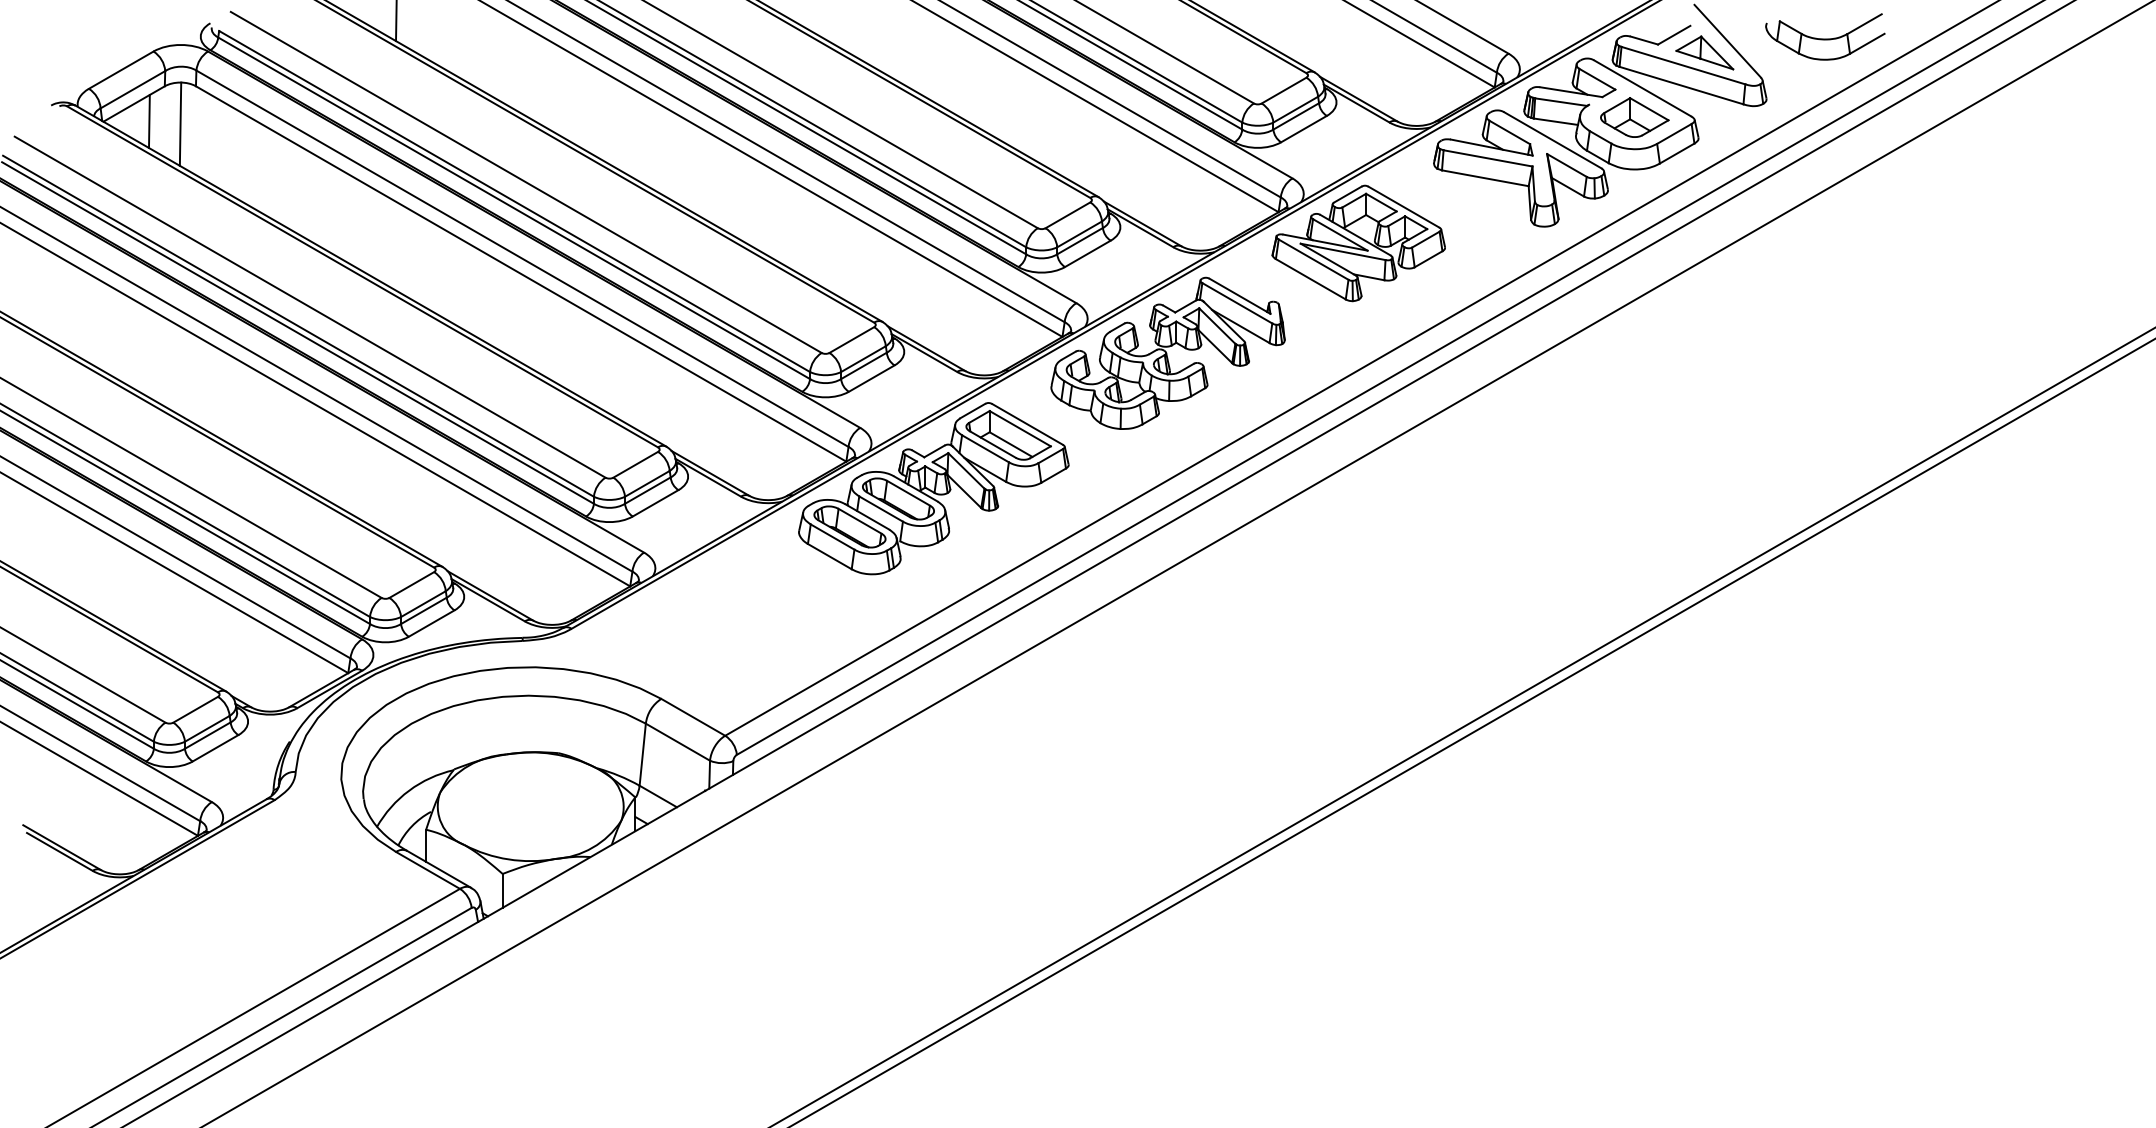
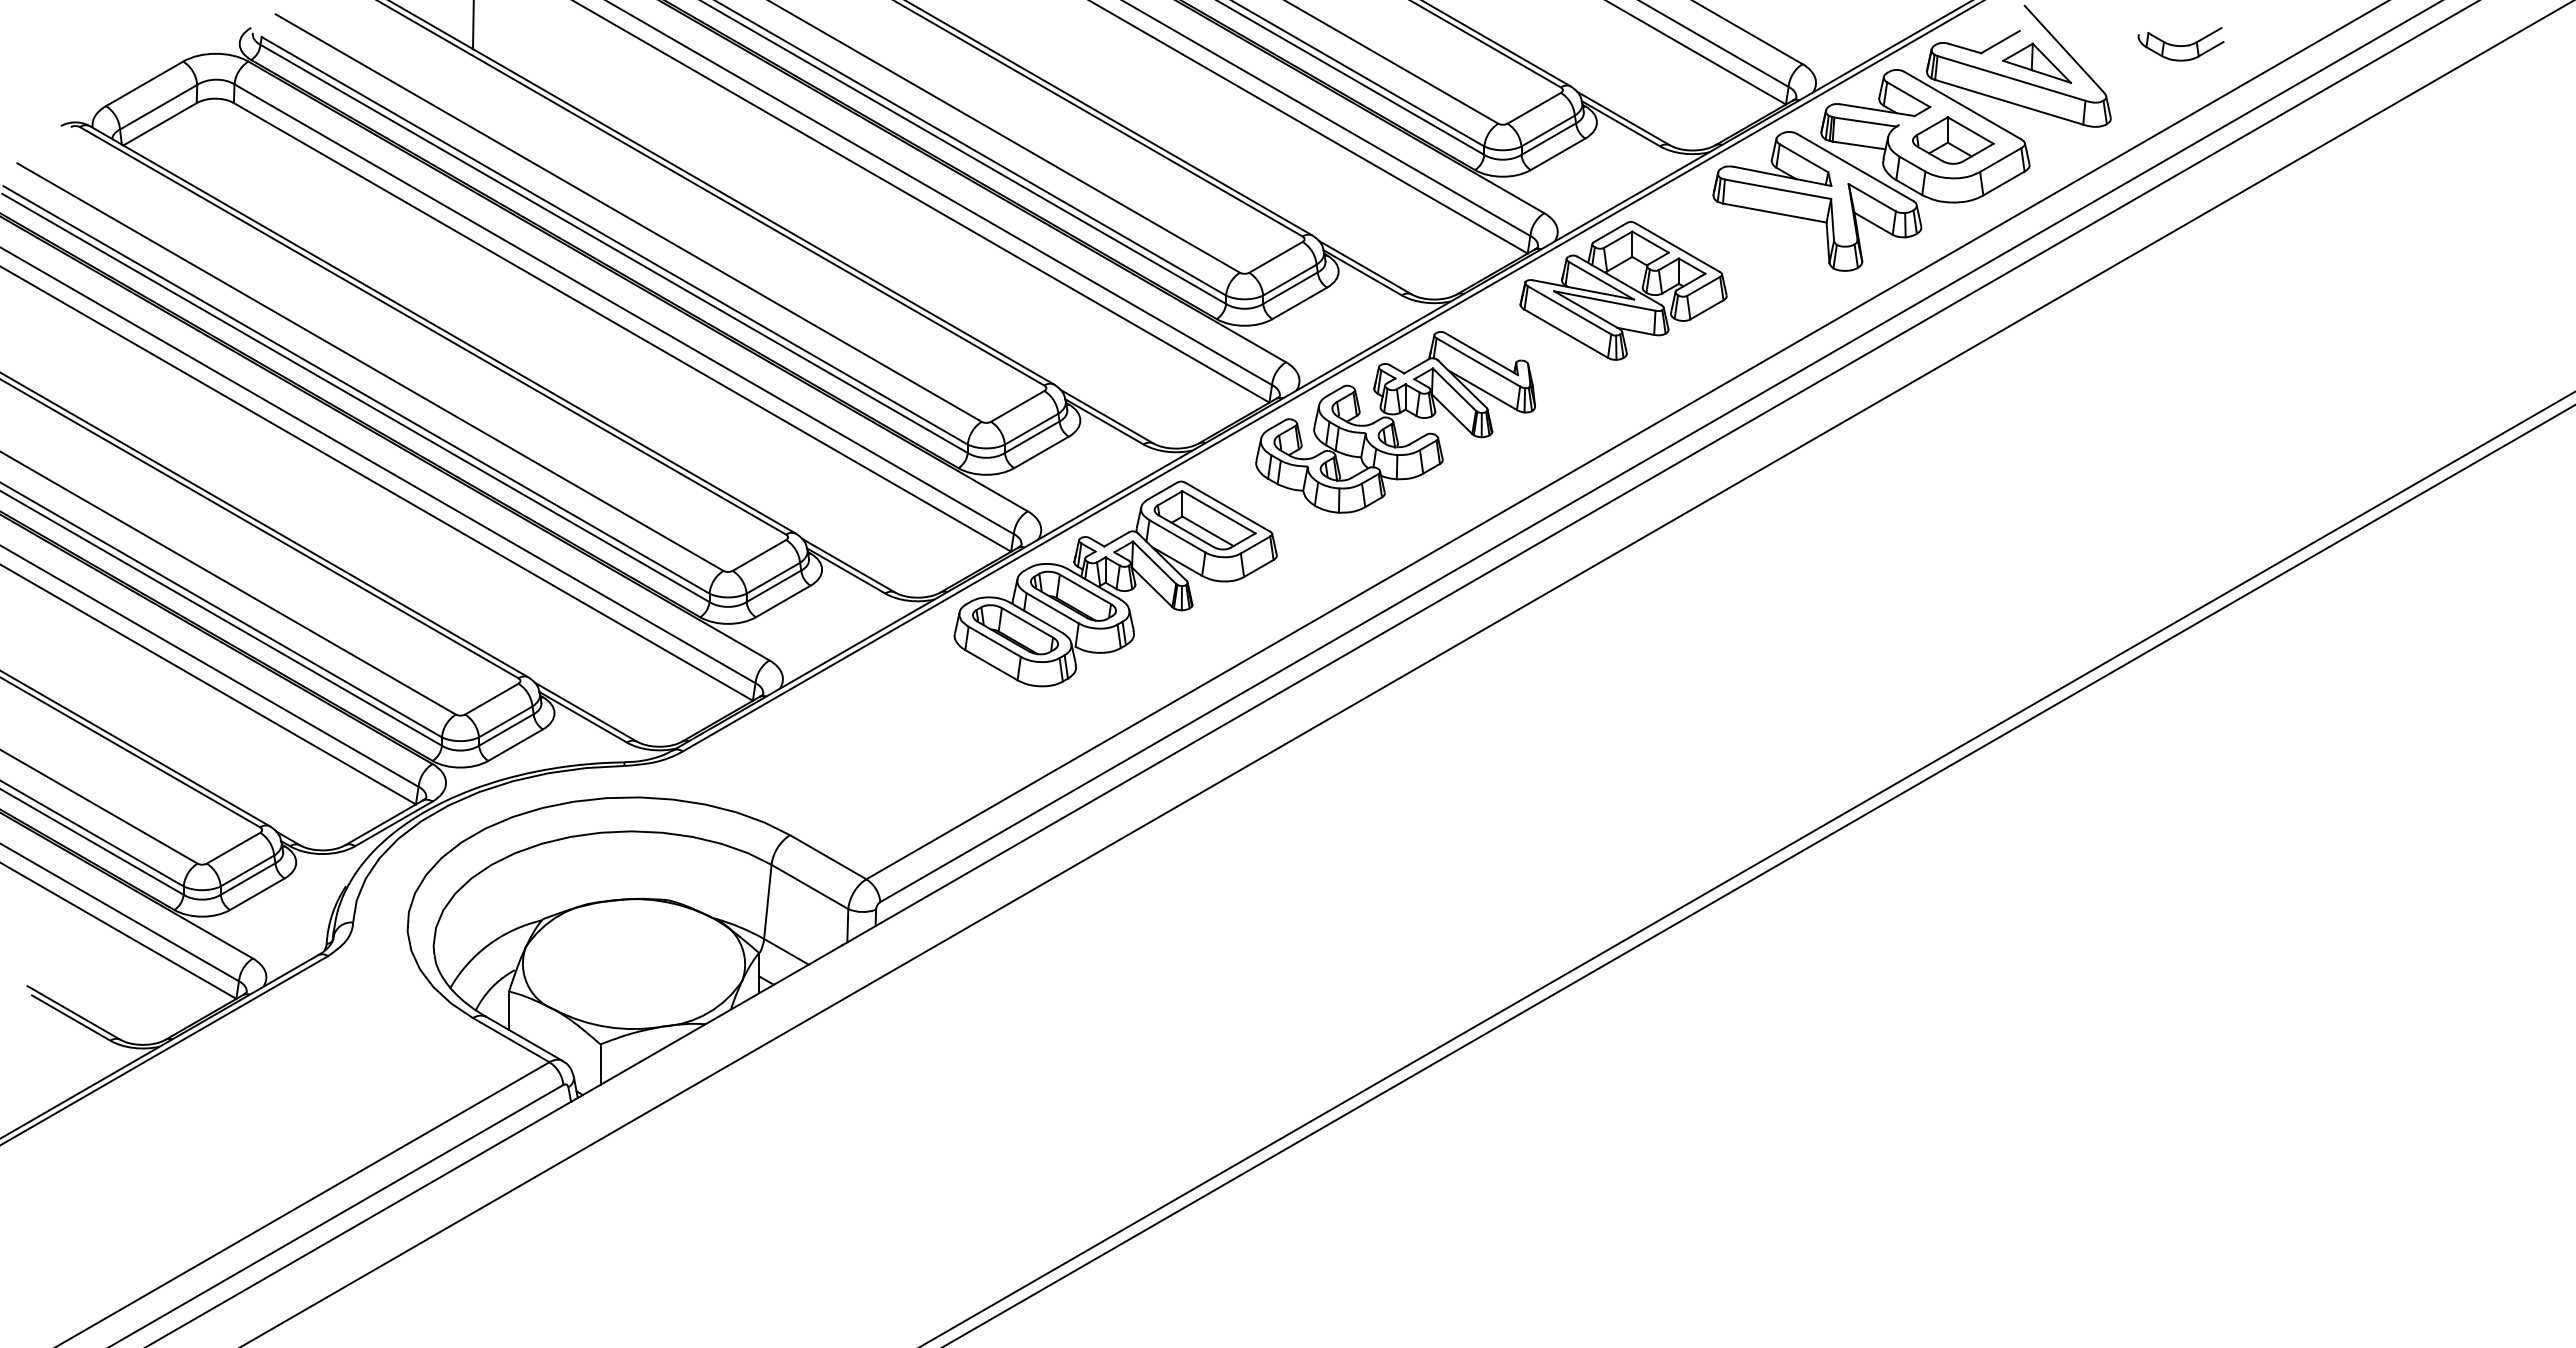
part: (1824, 37) -> (2180, 44), size x0.6
line: (148, 120) -> (177, 144), removed
line: (180, 124) -> (215, 148), removed

